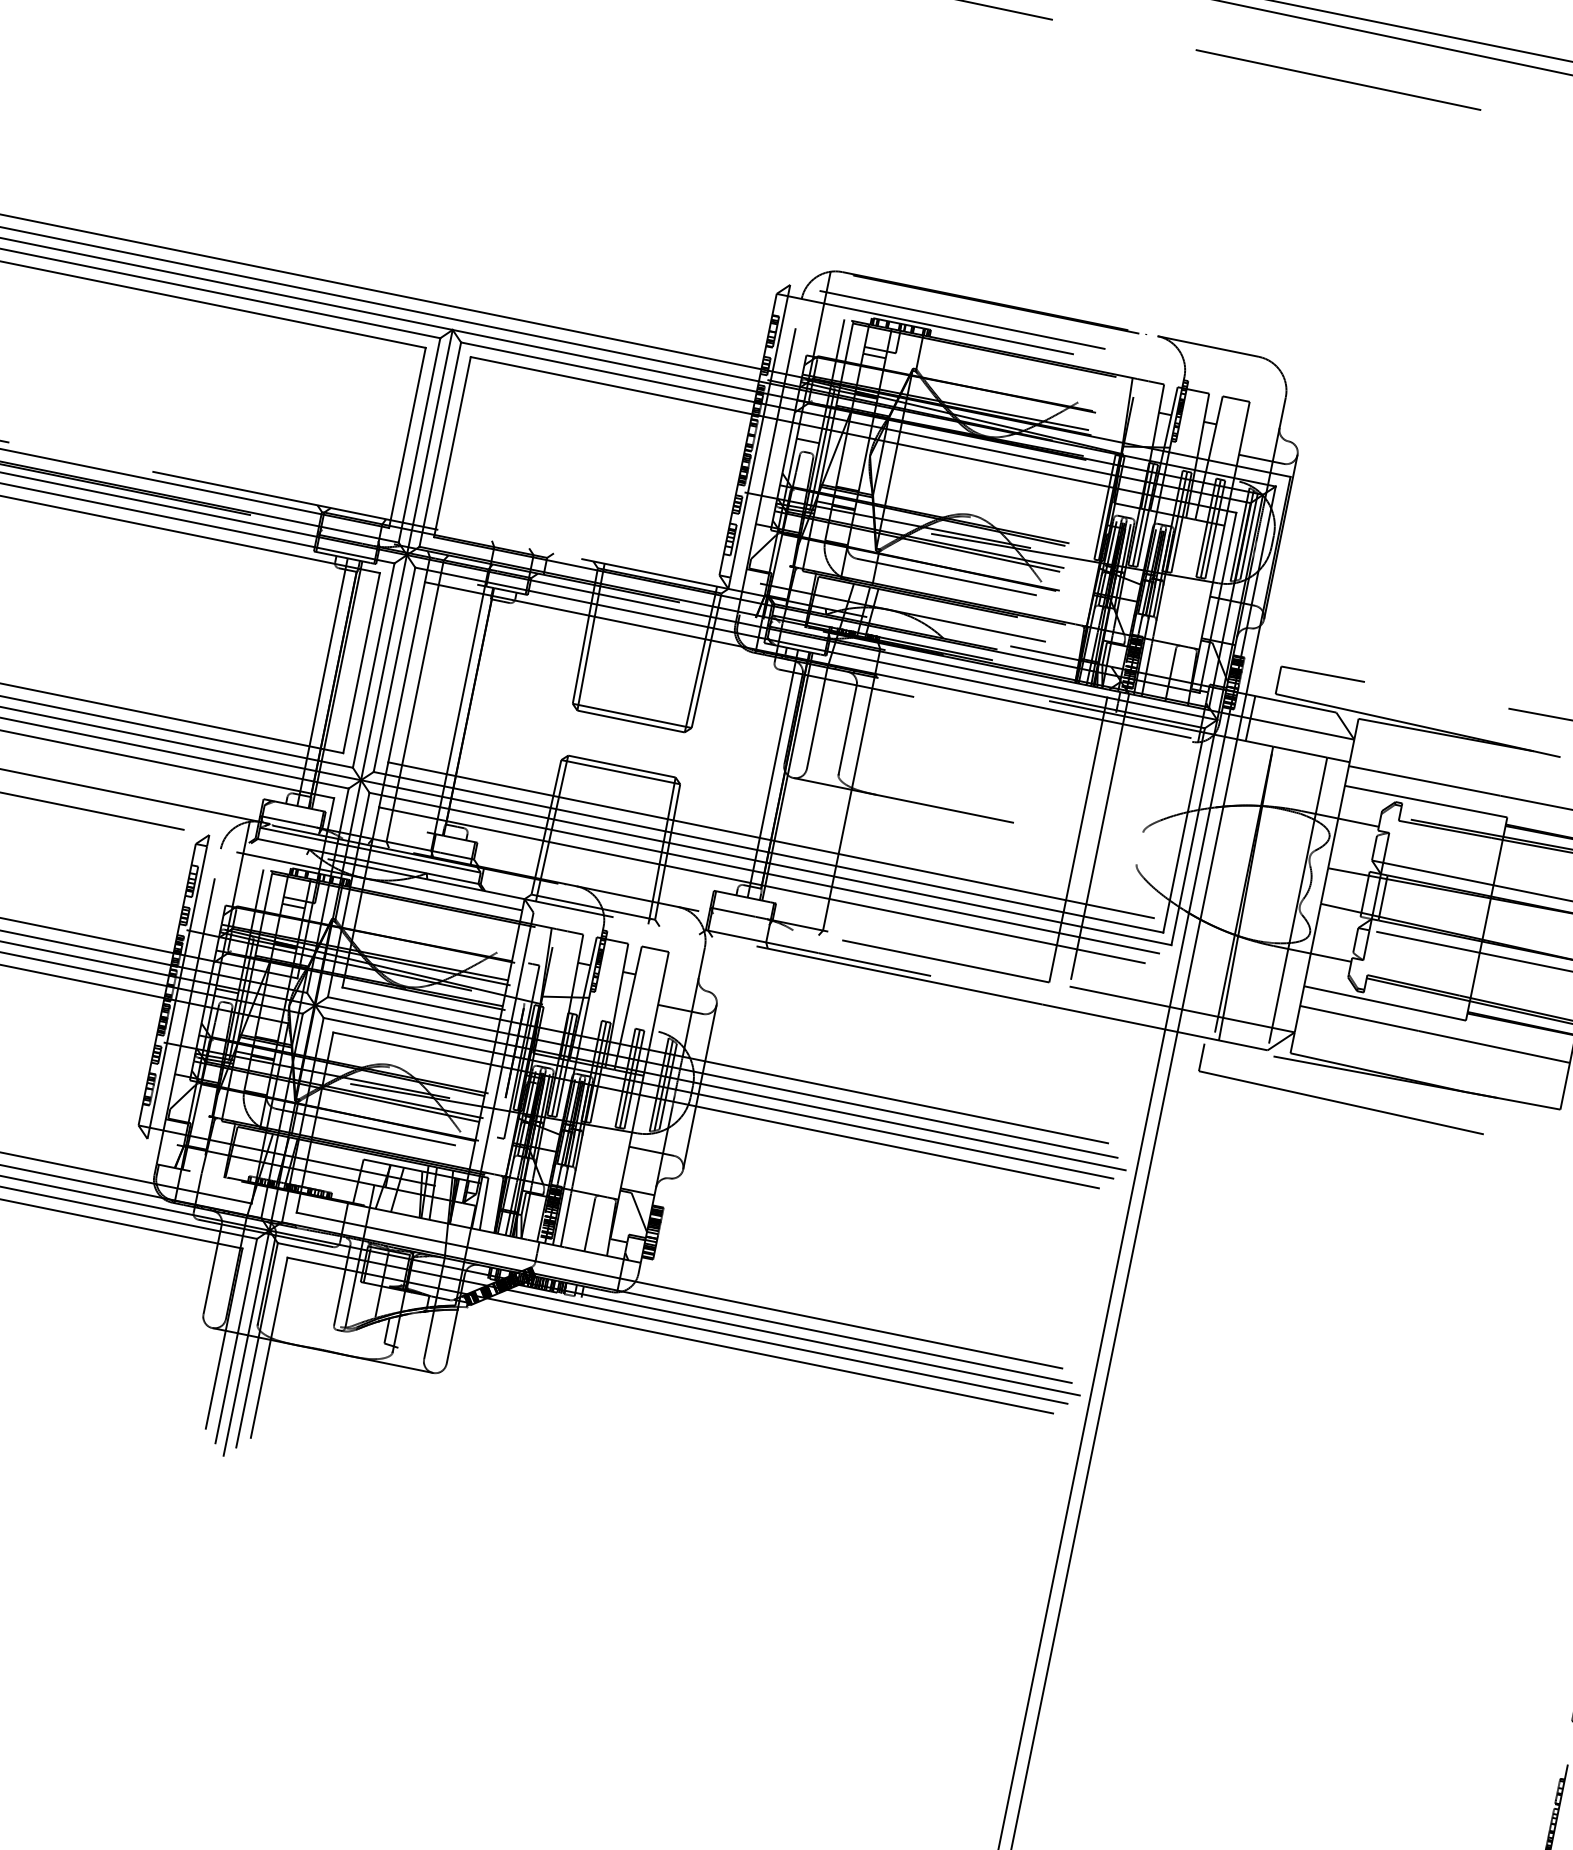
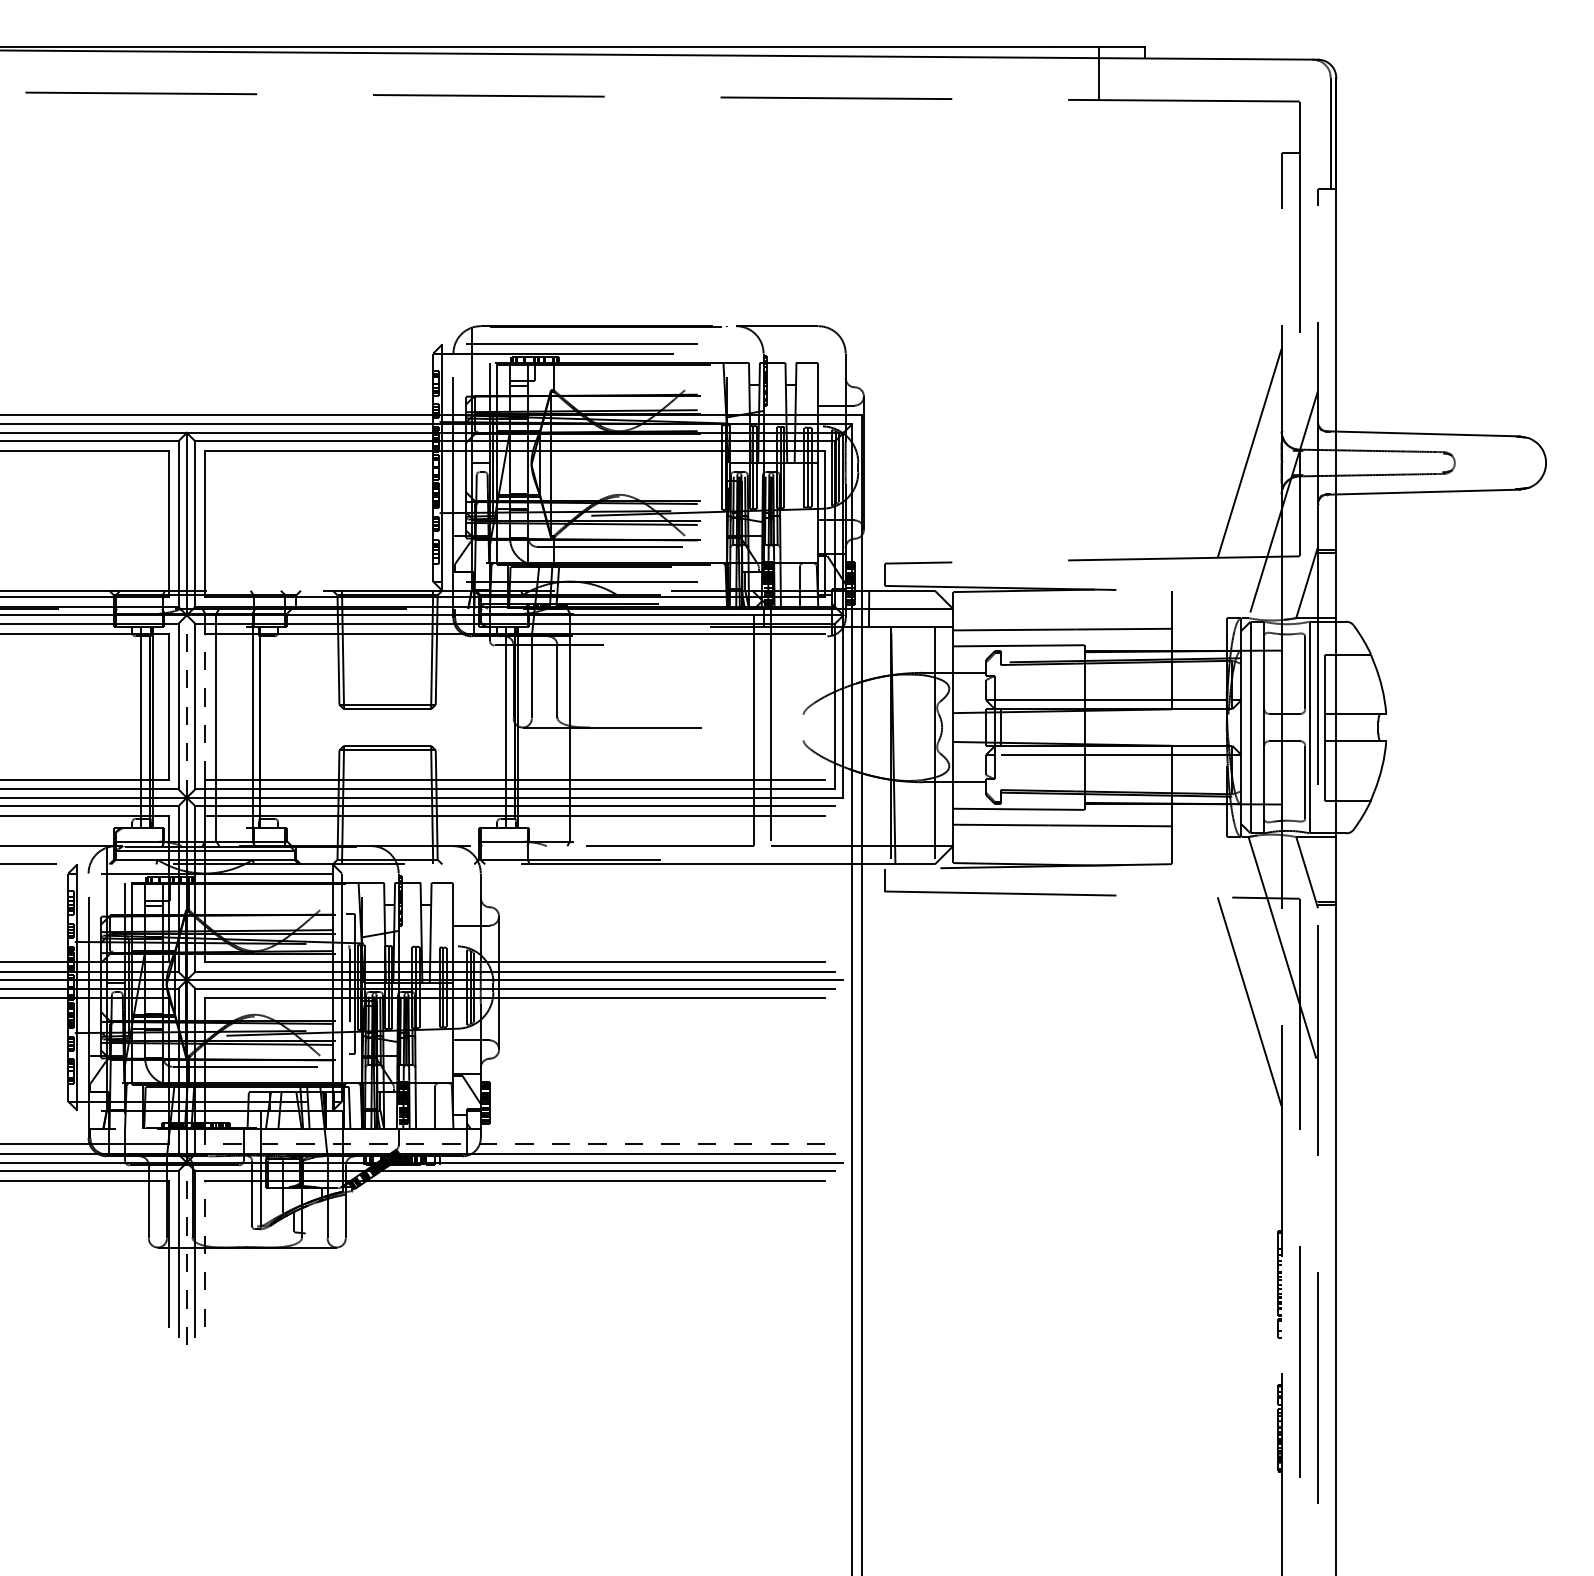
line: (383, 667) -> (186, 706), solid -> dashed
line: (407, 672) -> (205, 706), solid -> dashed
line: (678, 1290) -> (514, 1144), solid -> dashed
line: (246, 1342) -> (186, 1253), solid -> dashed
line: (269, 1347) -> (205, 1253), solid -> dashed

